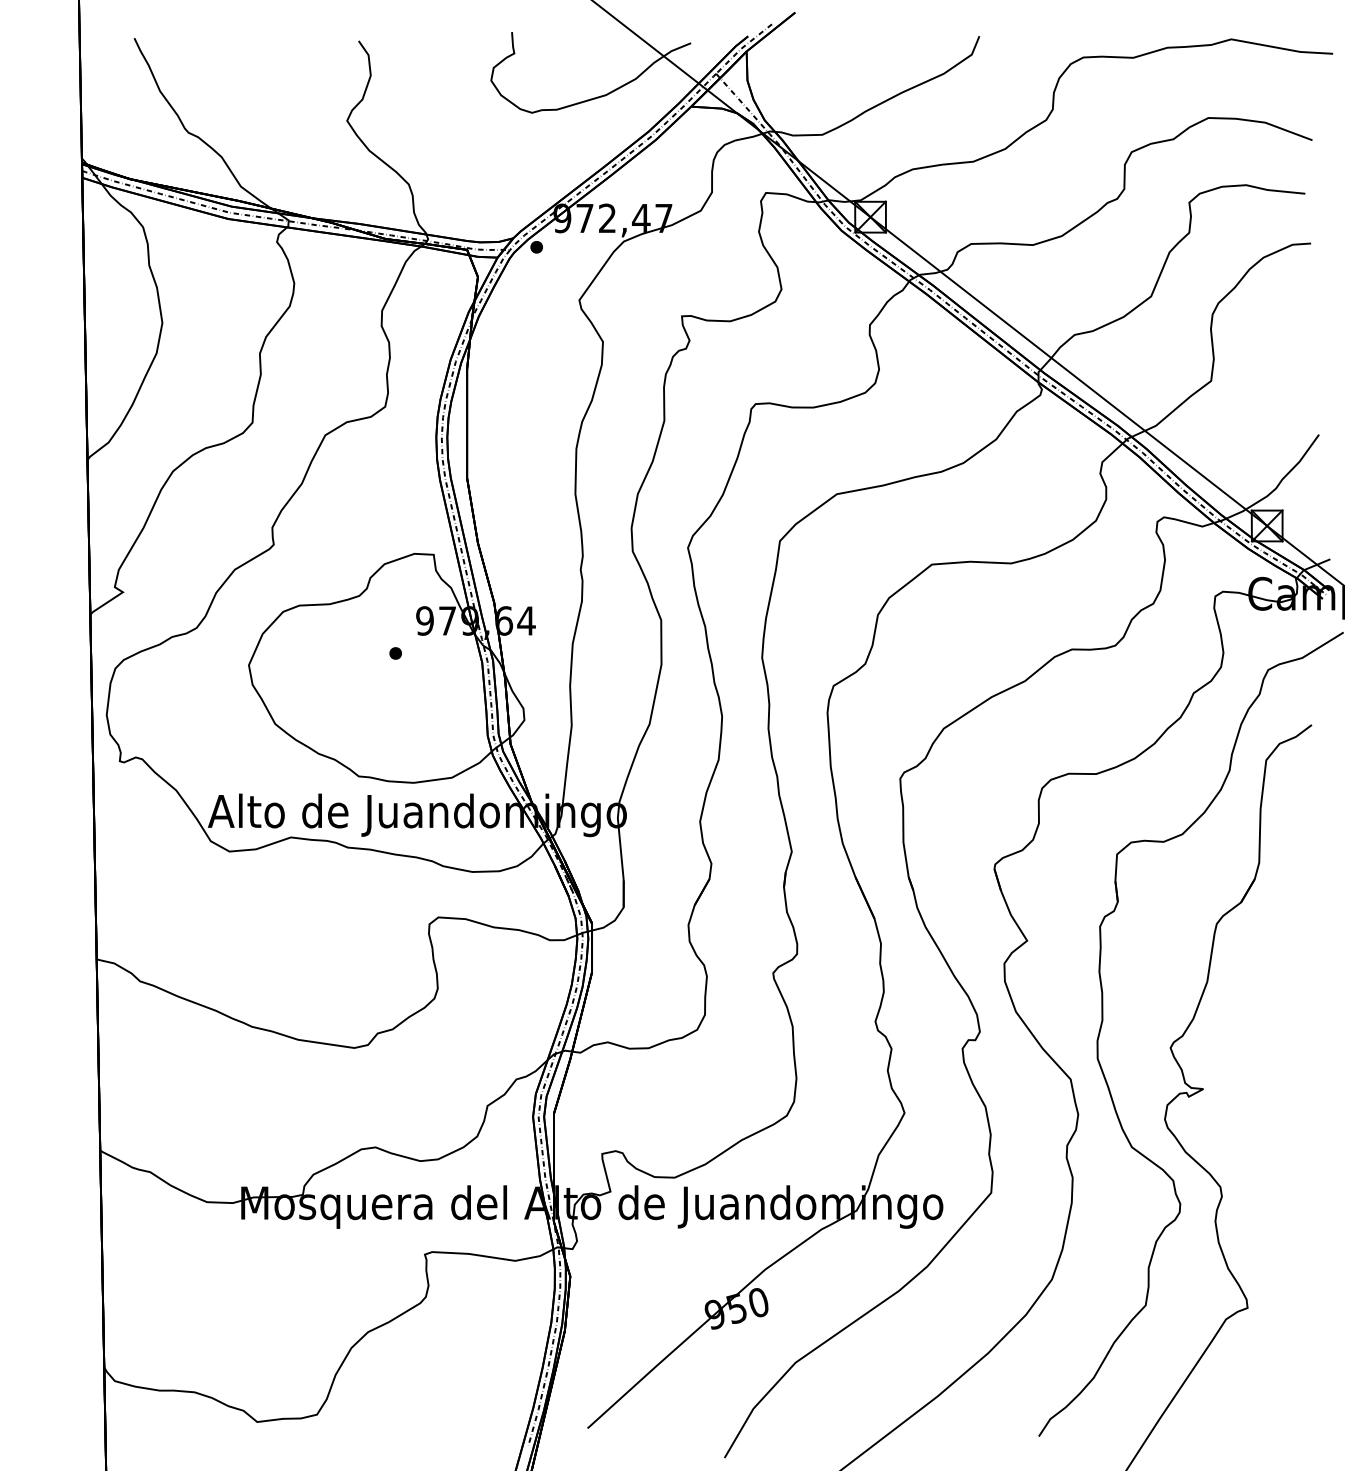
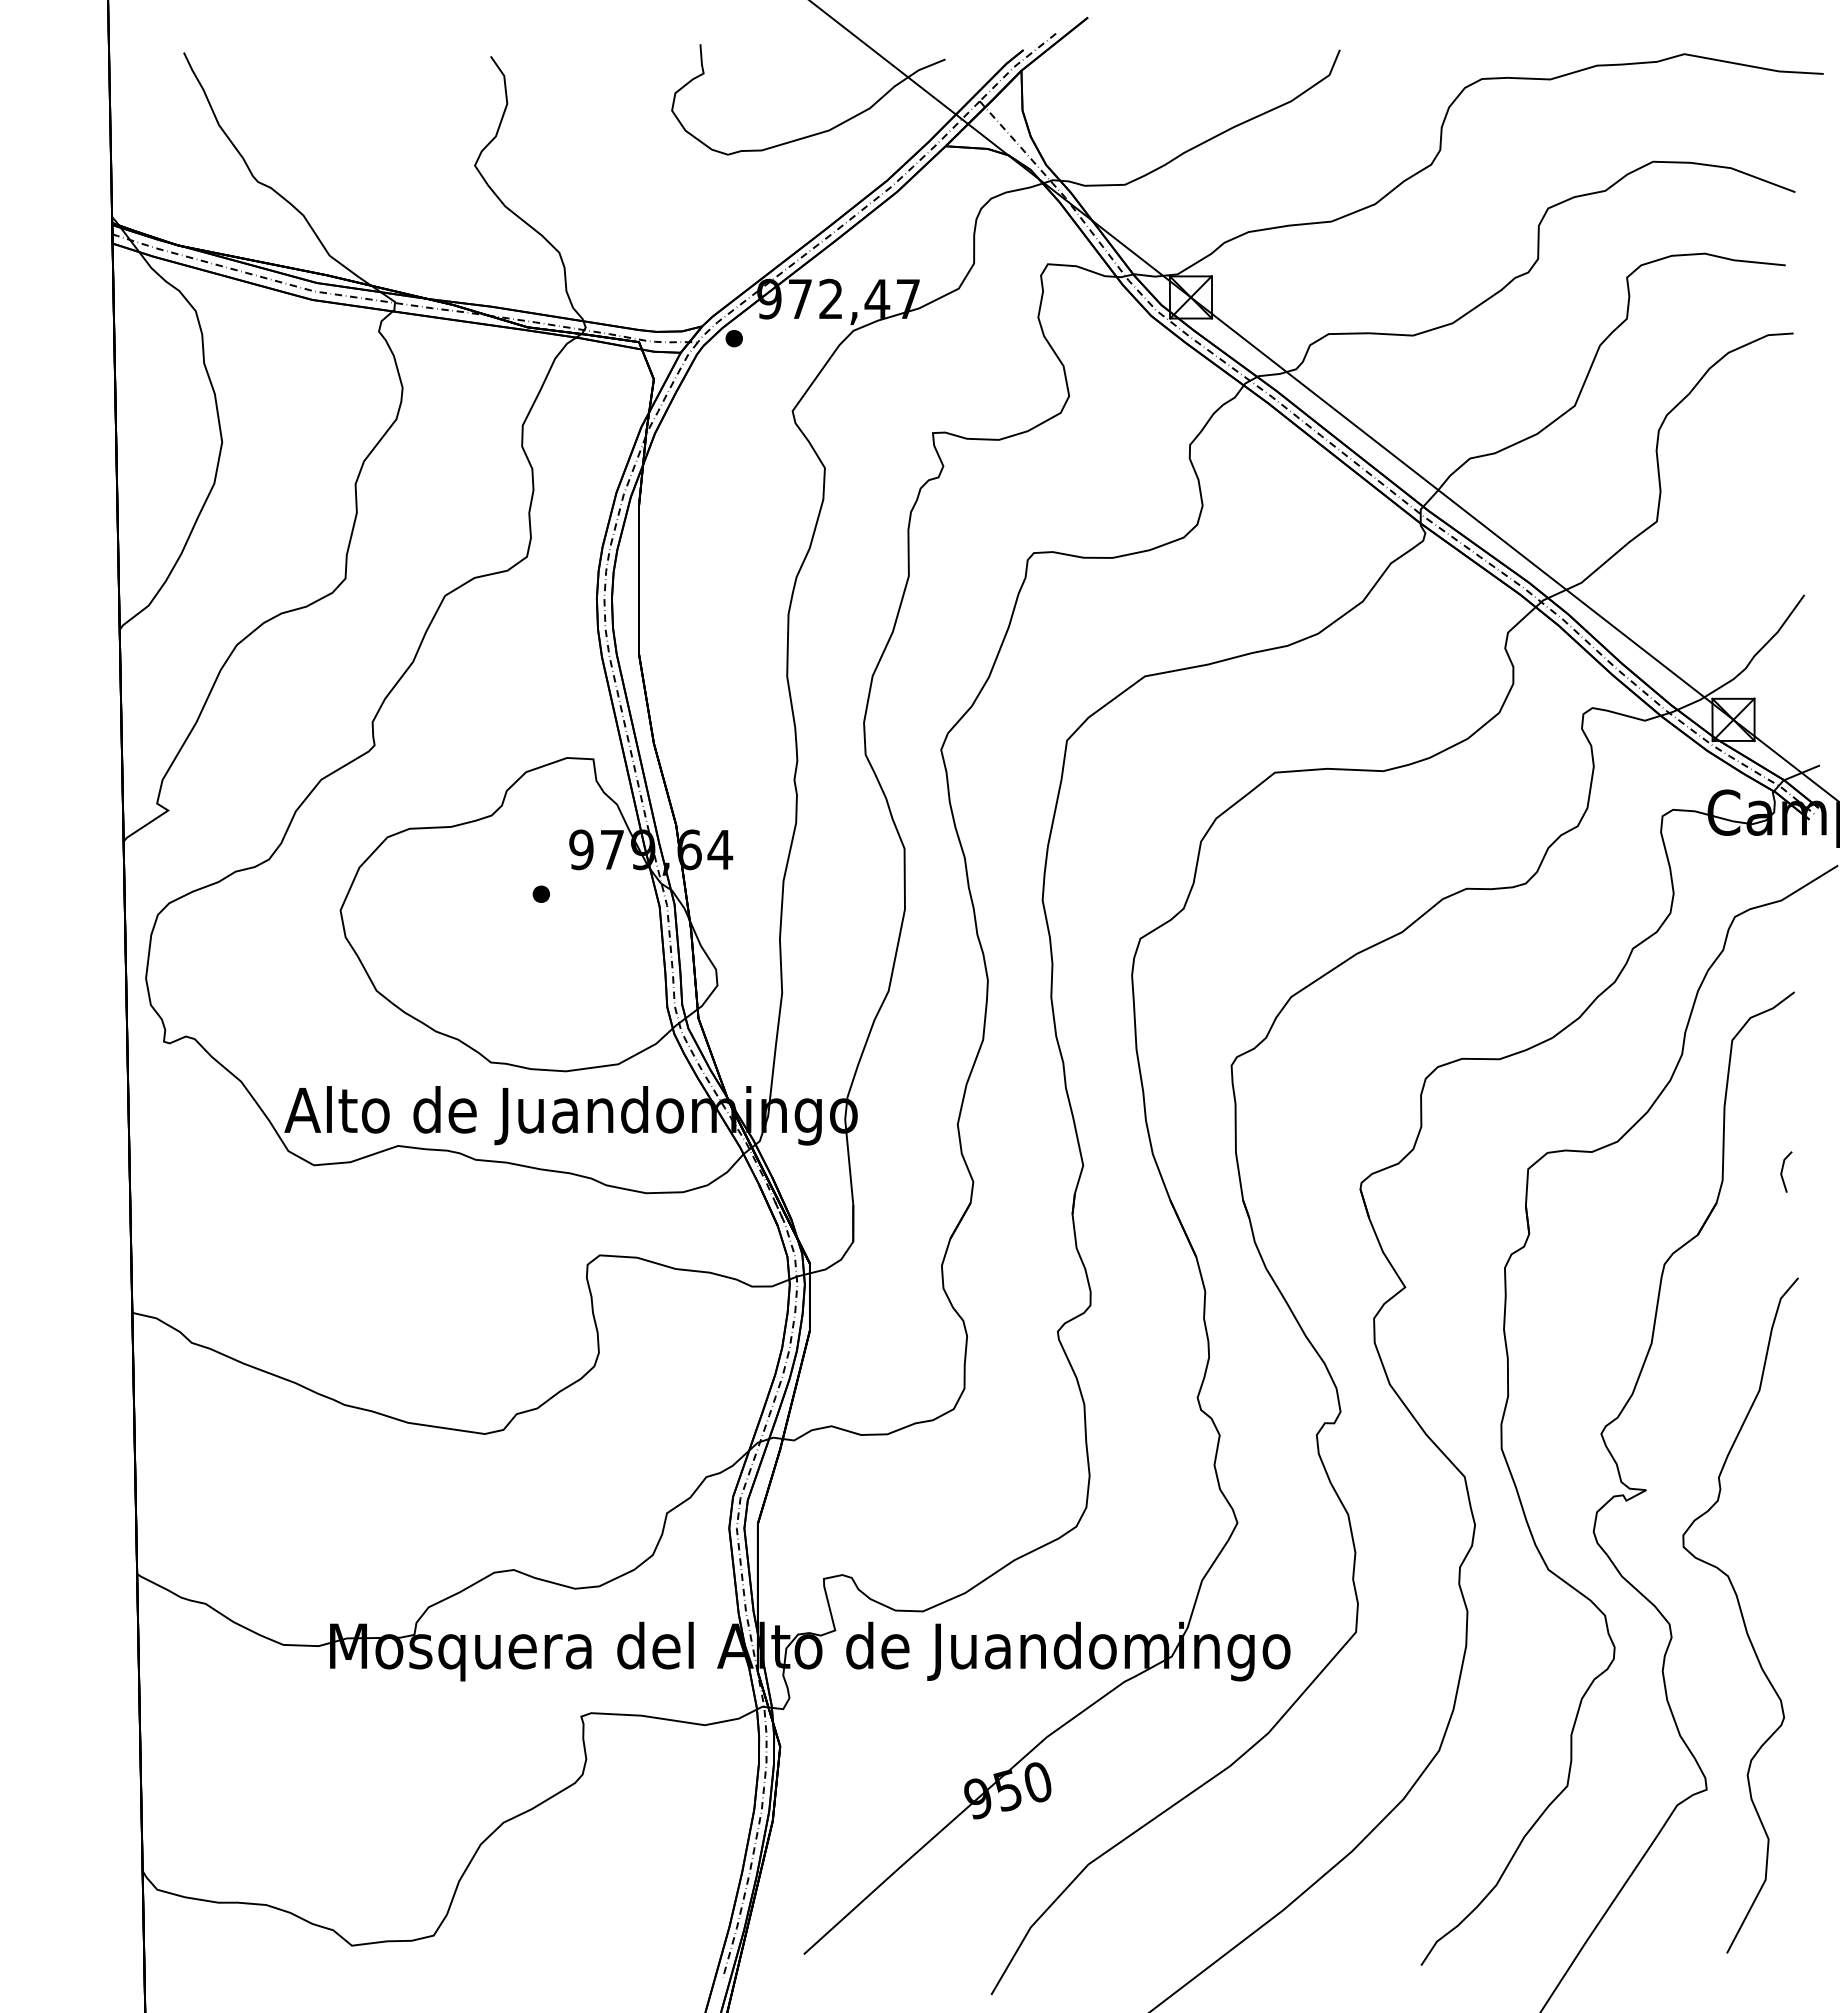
line: (1303, 854) -> (1783, 1169), added
curve: (1273, 1180) -> (1741, 1615), added

